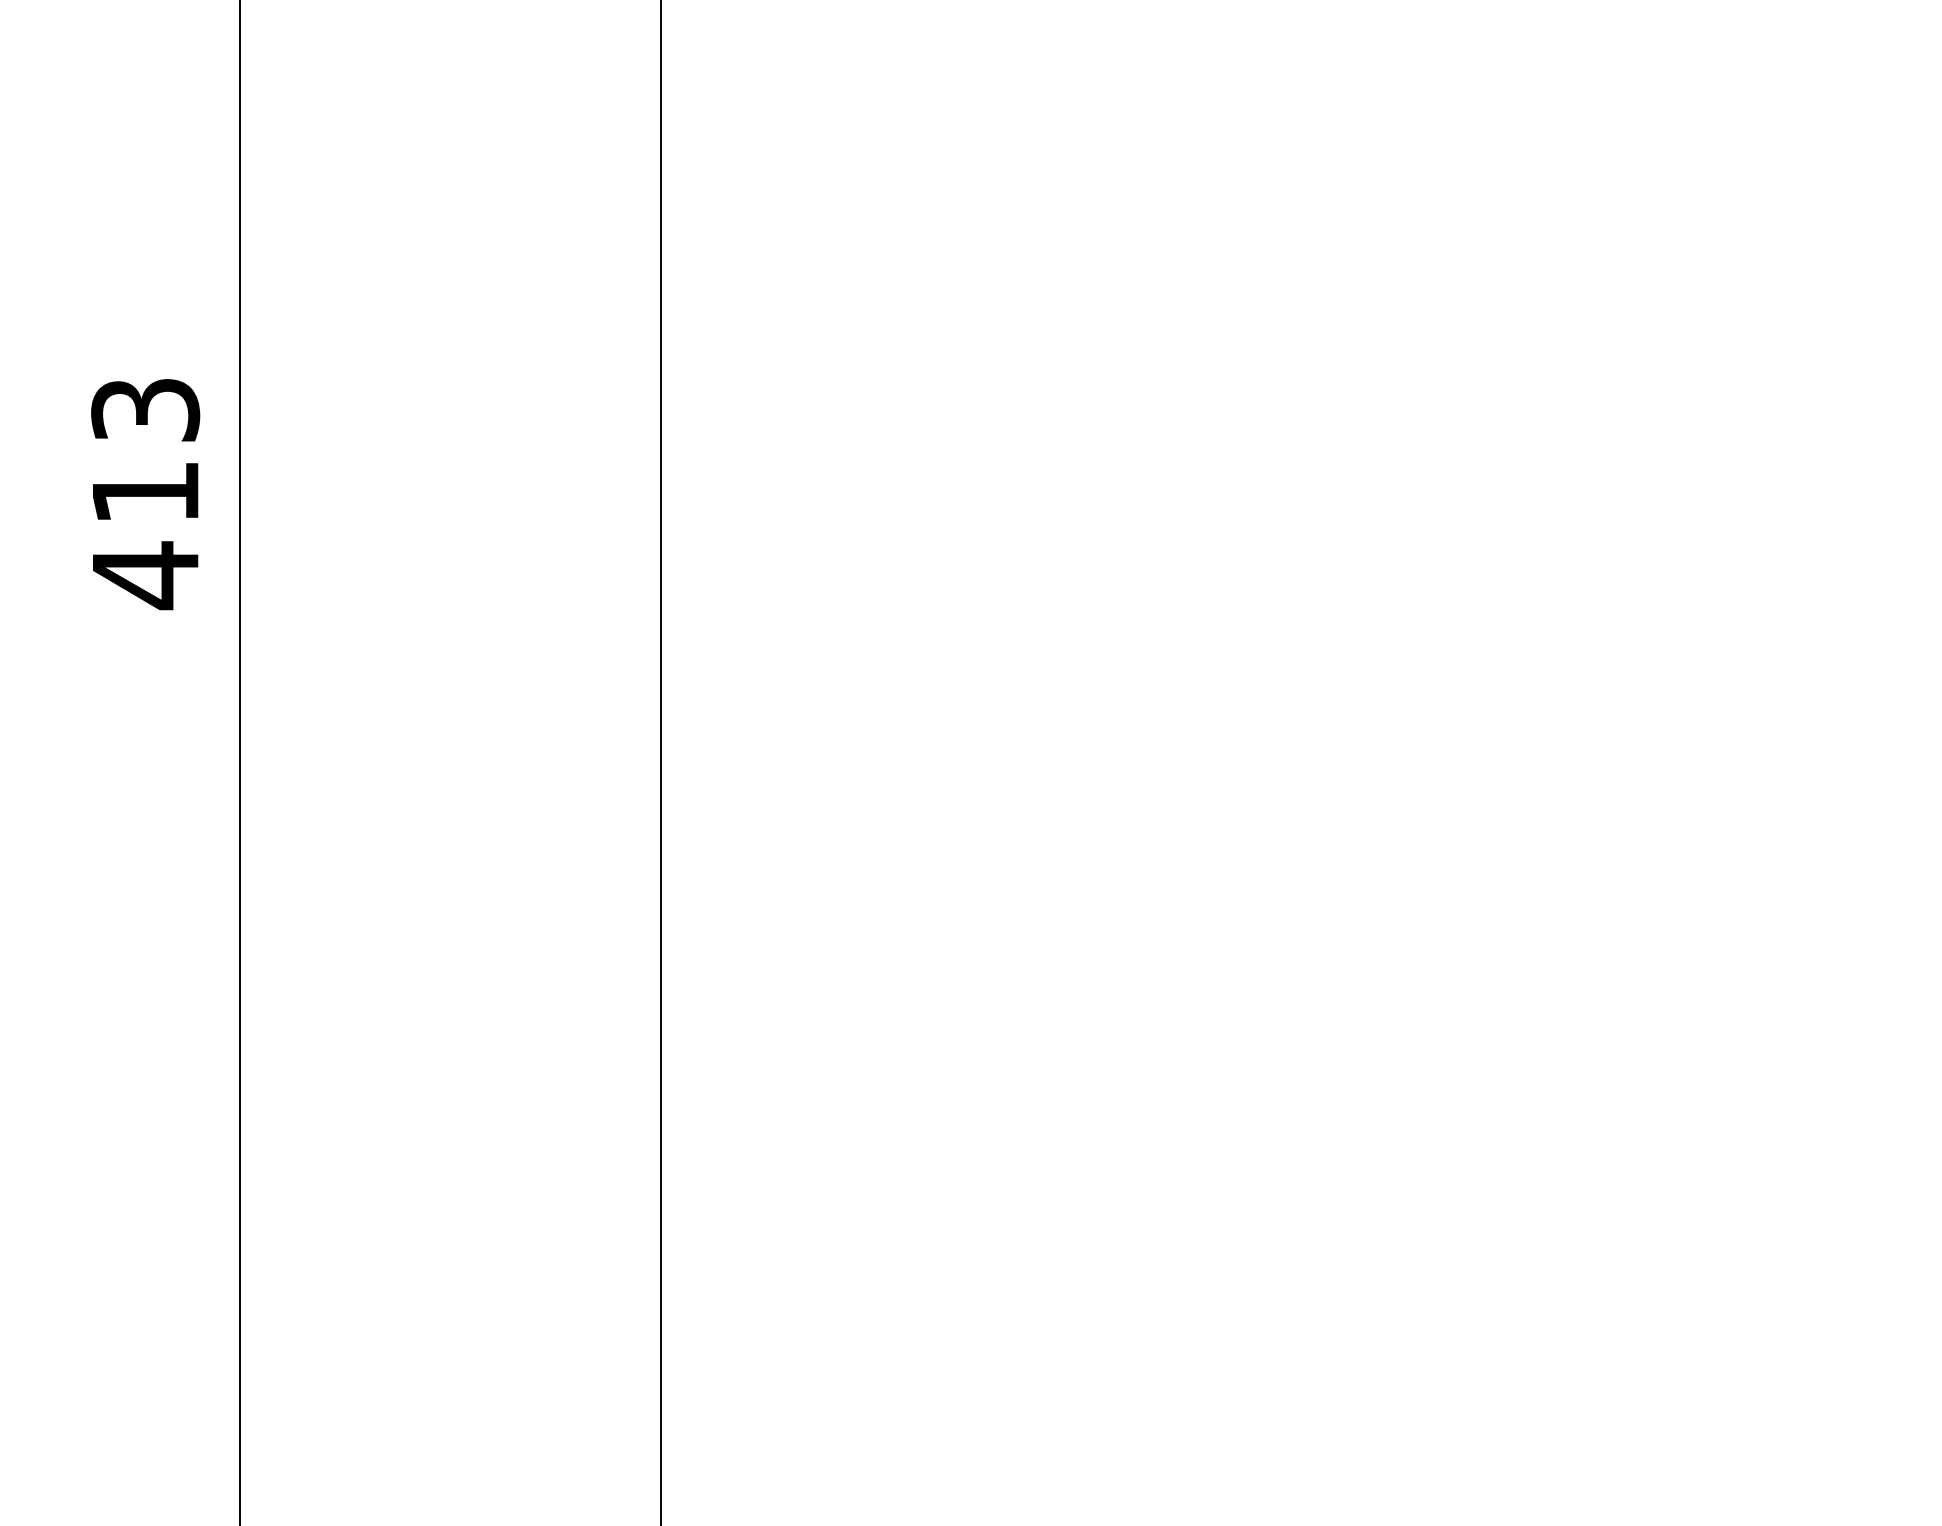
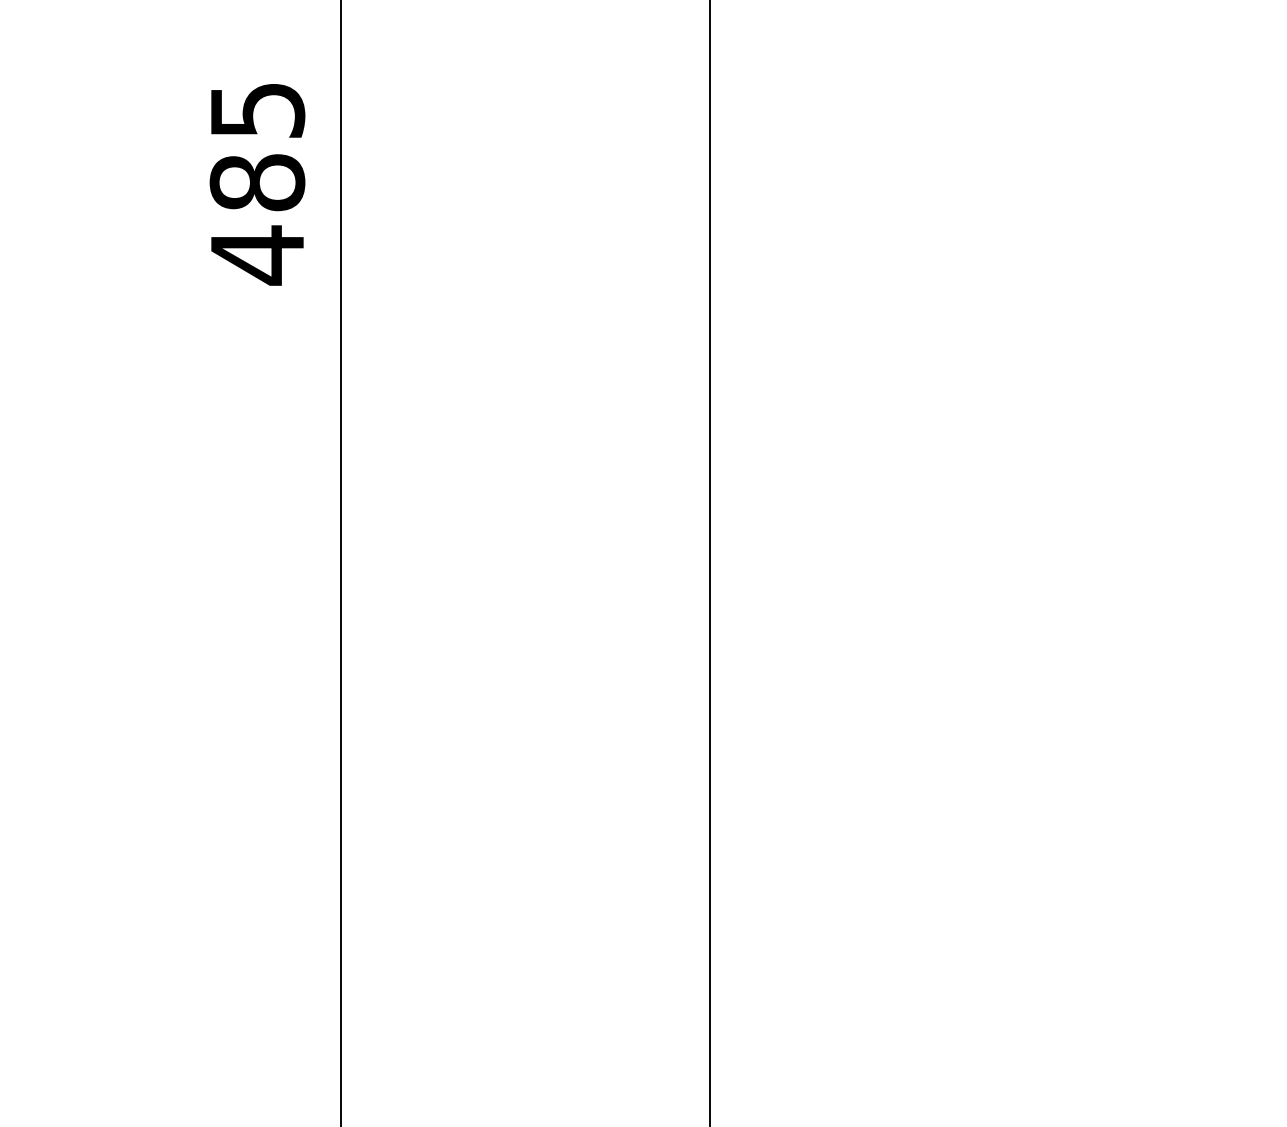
text: (145, 452) -> (257, 147), 413 -> 485

